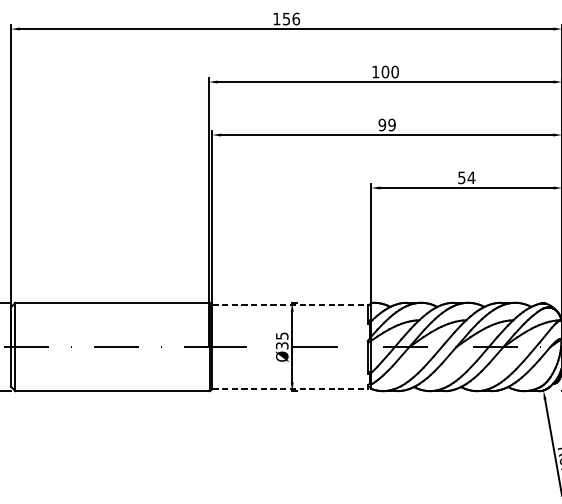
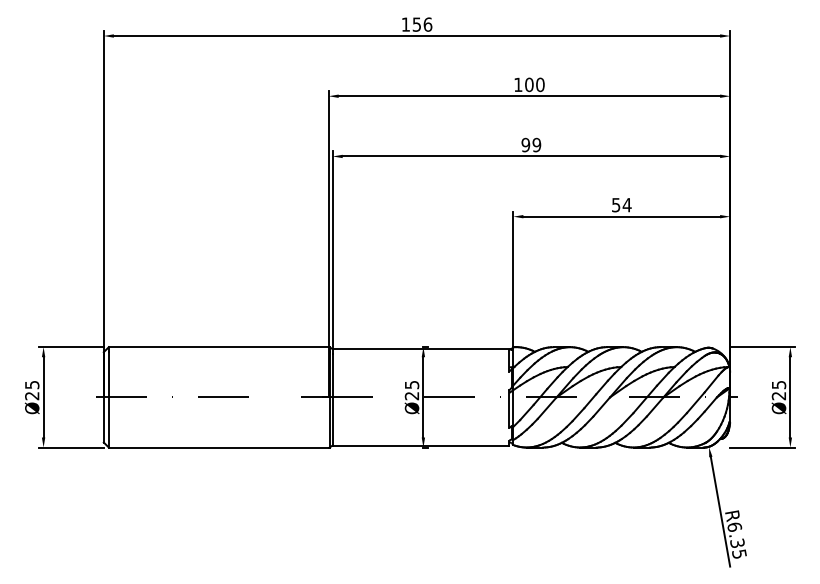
line: (291, 304) -> (422, 349), dashed -> solid
text: (282, 346) -> (412, 396), Ø35 -> Ø25
line: (290, 389) -> (421, 445), dashed -> solid

